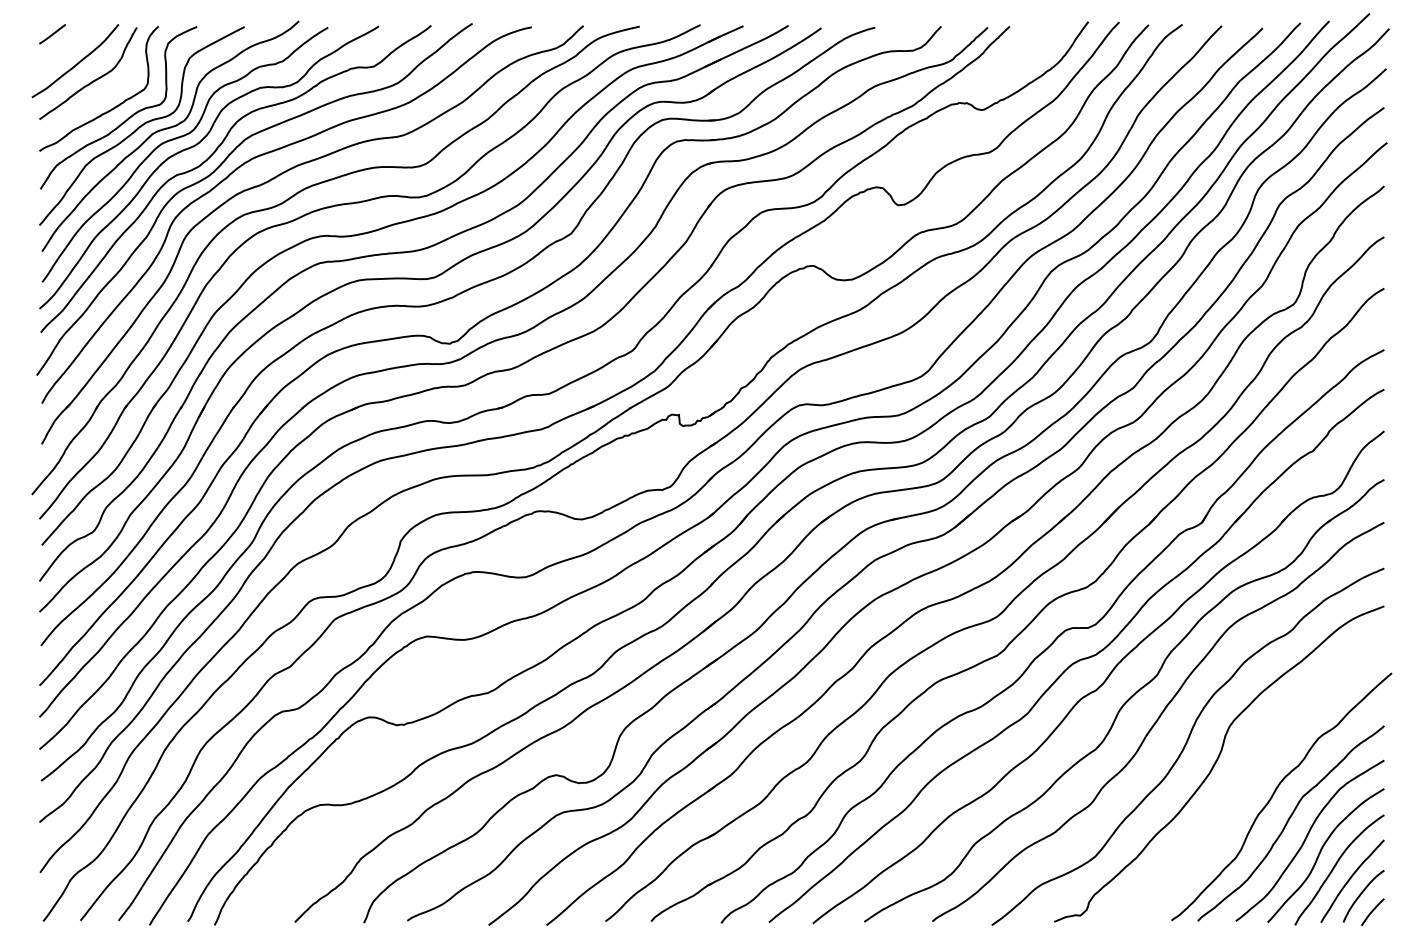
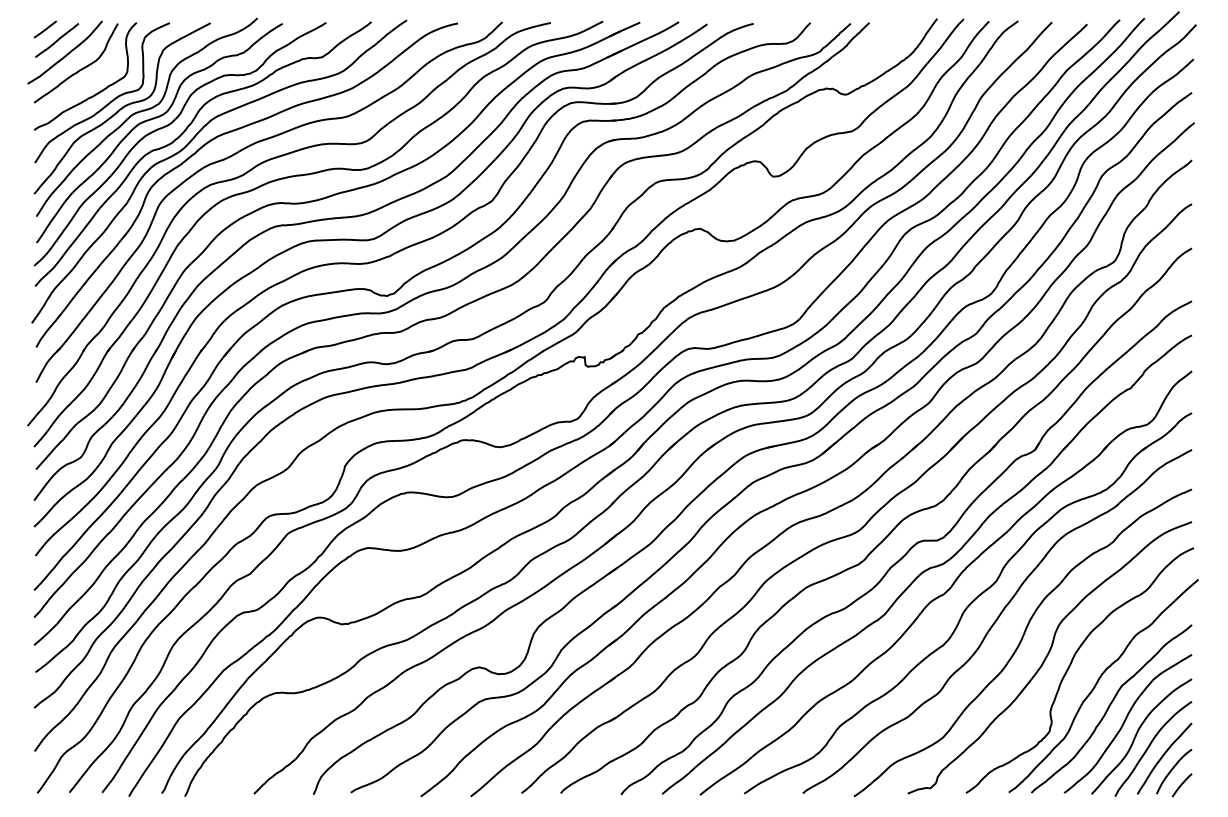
line: (66, 47) -> (57, 40), added
curve: (1243, 774) -> (1070, 666), added

